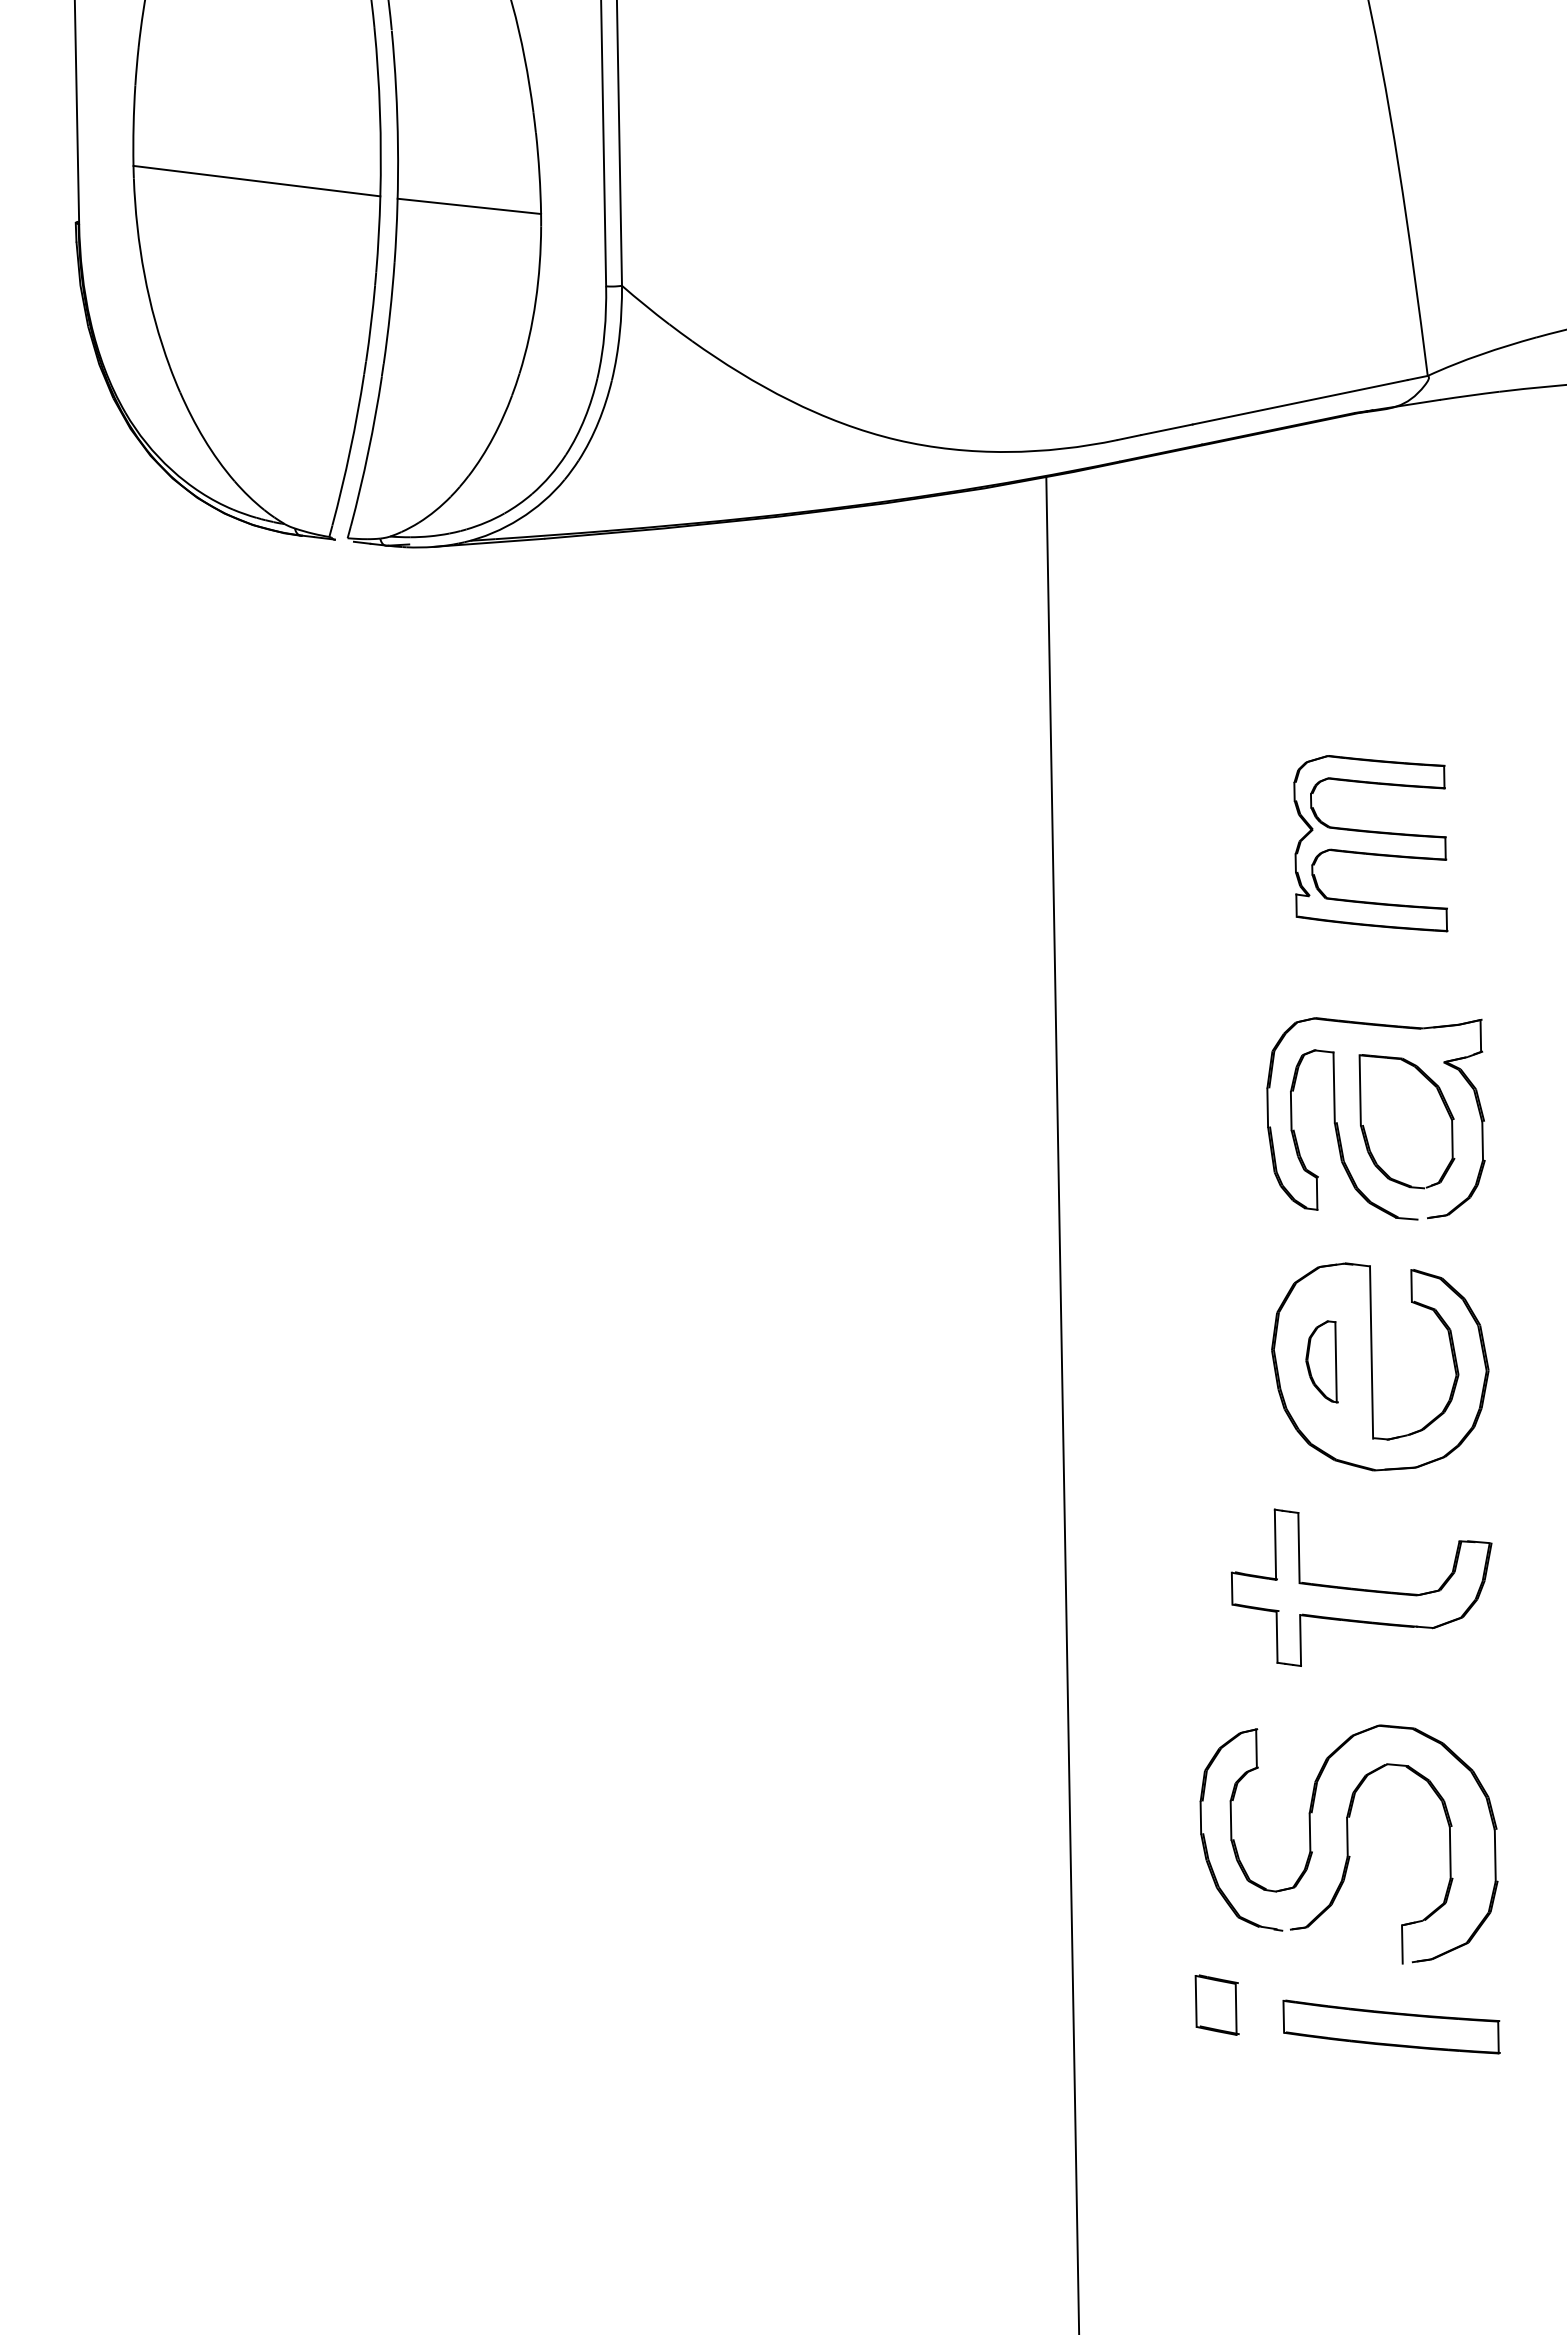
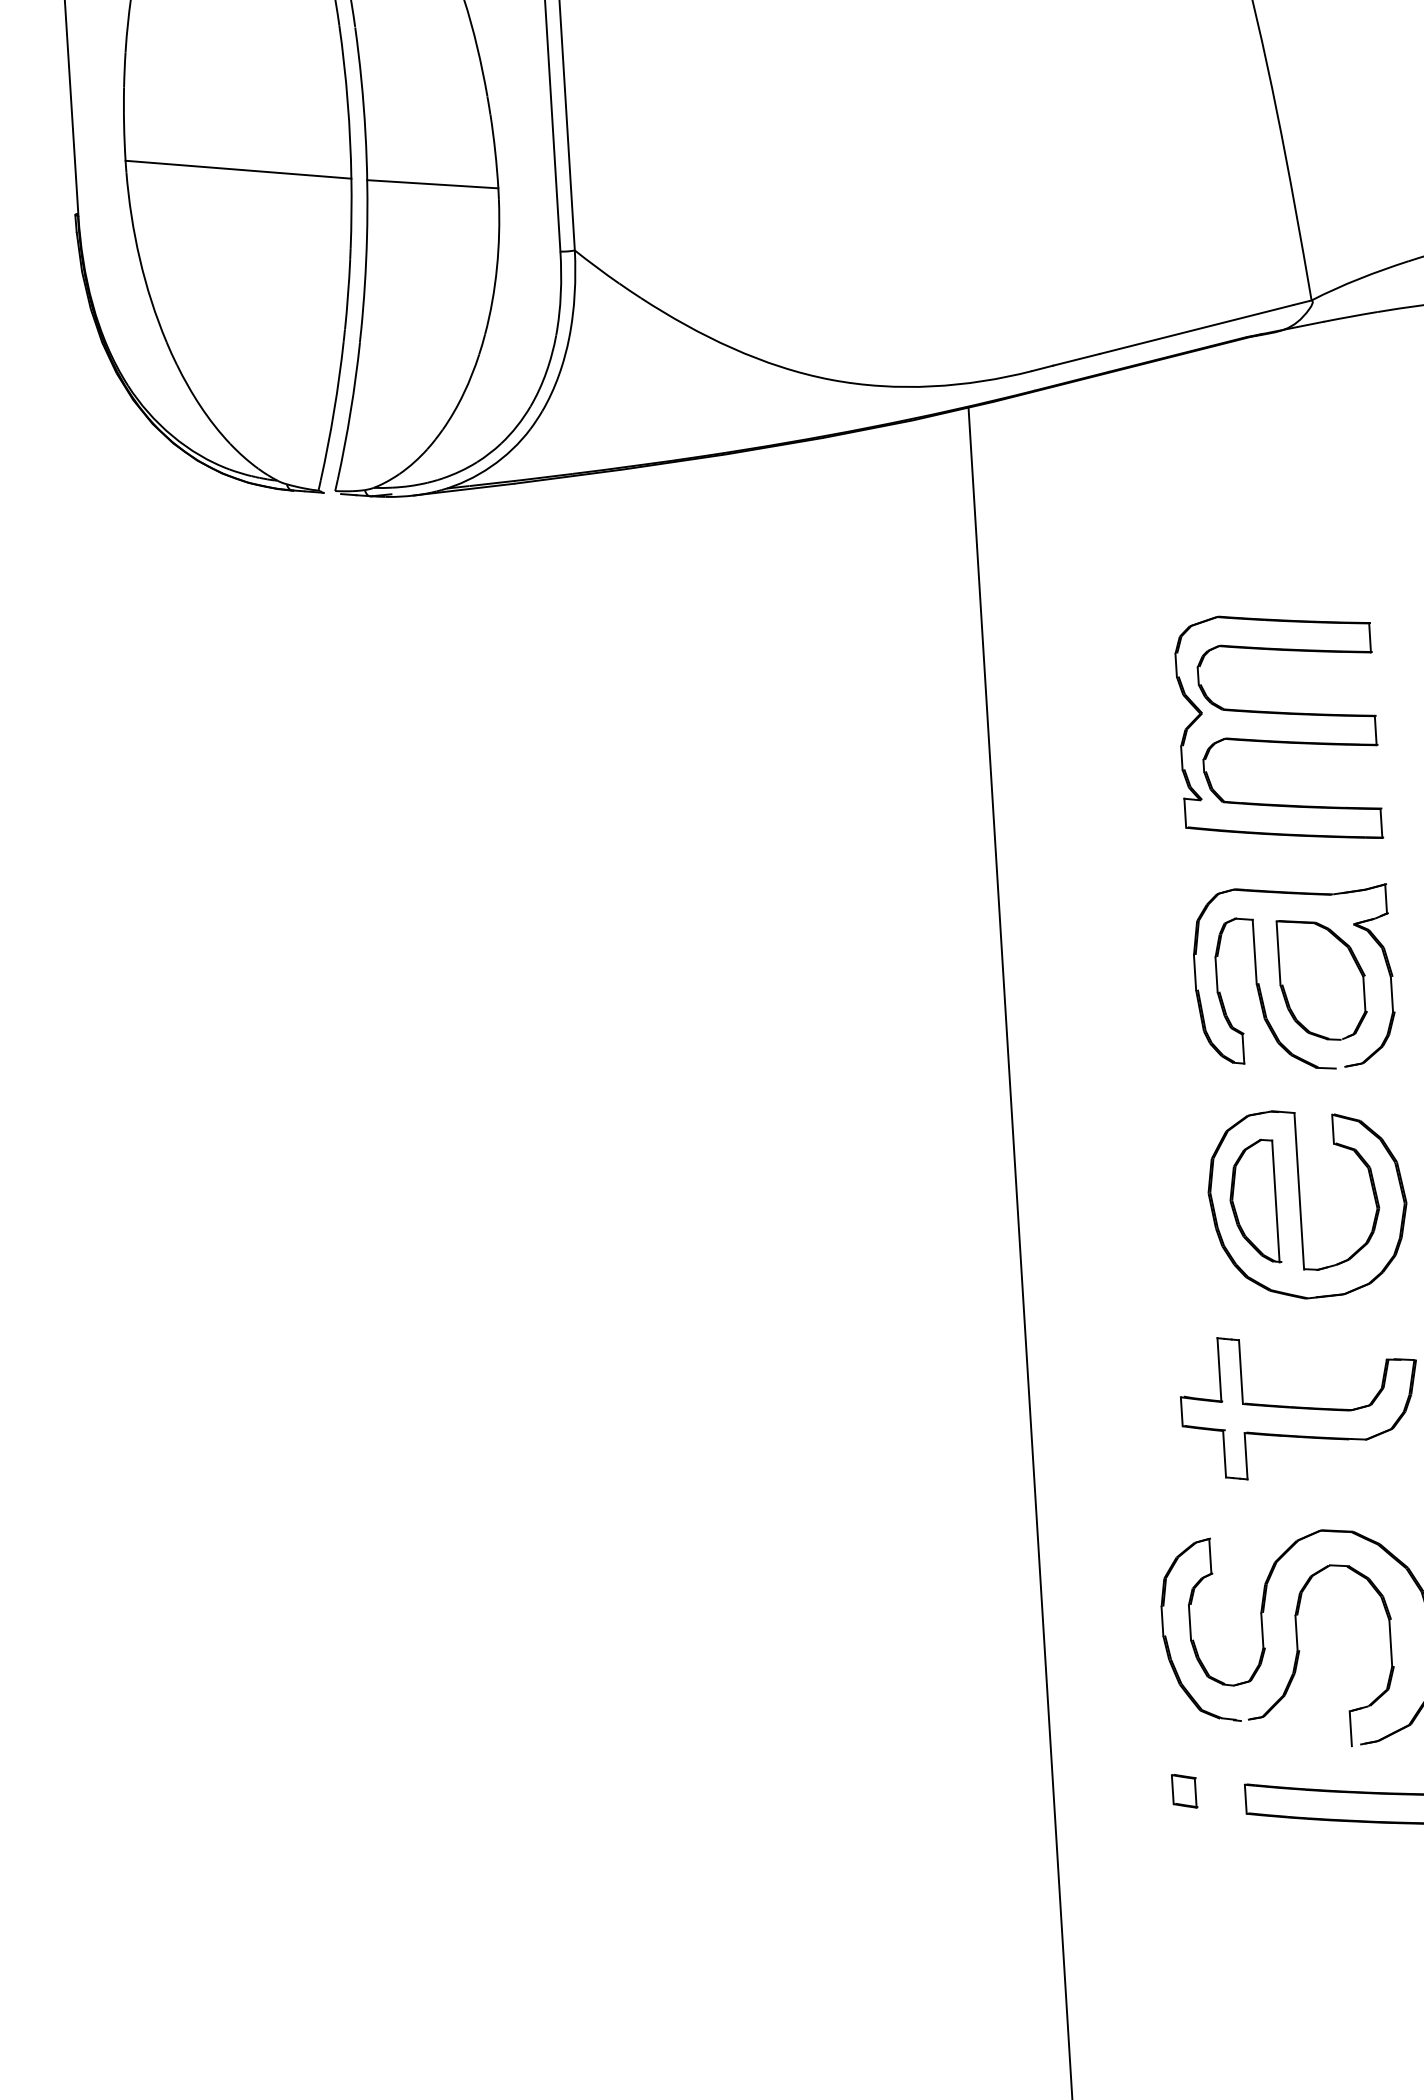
part: (1370, 843) -> (1278, 728), size x1.43
part: (1321, 1361) -> (1254, 1201), size x1.67
part: (1217, 2004) -> (1184, 1790), size x0.62

